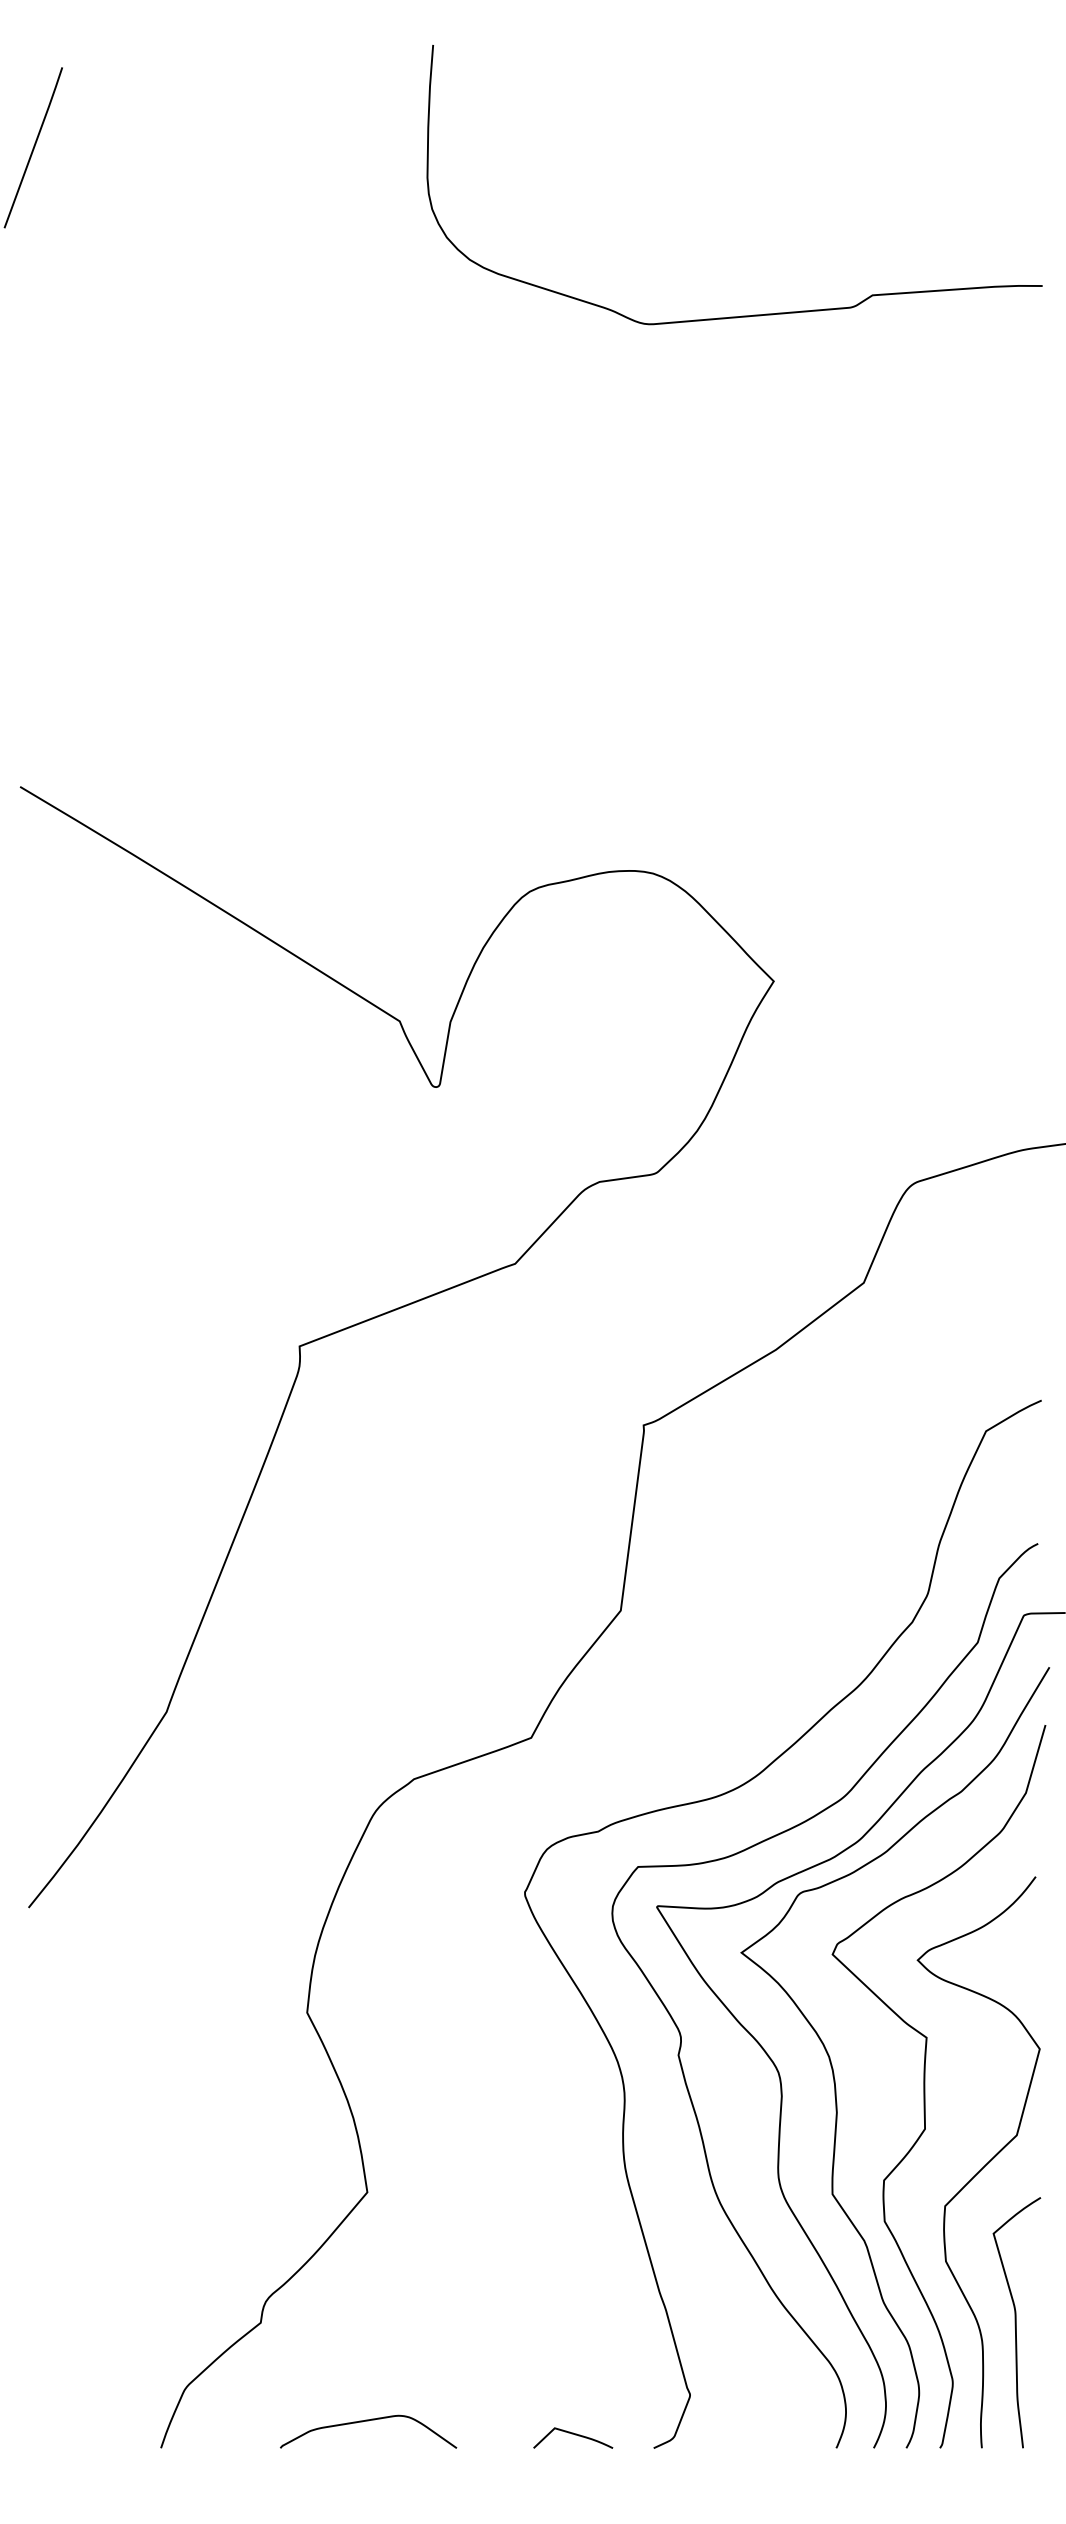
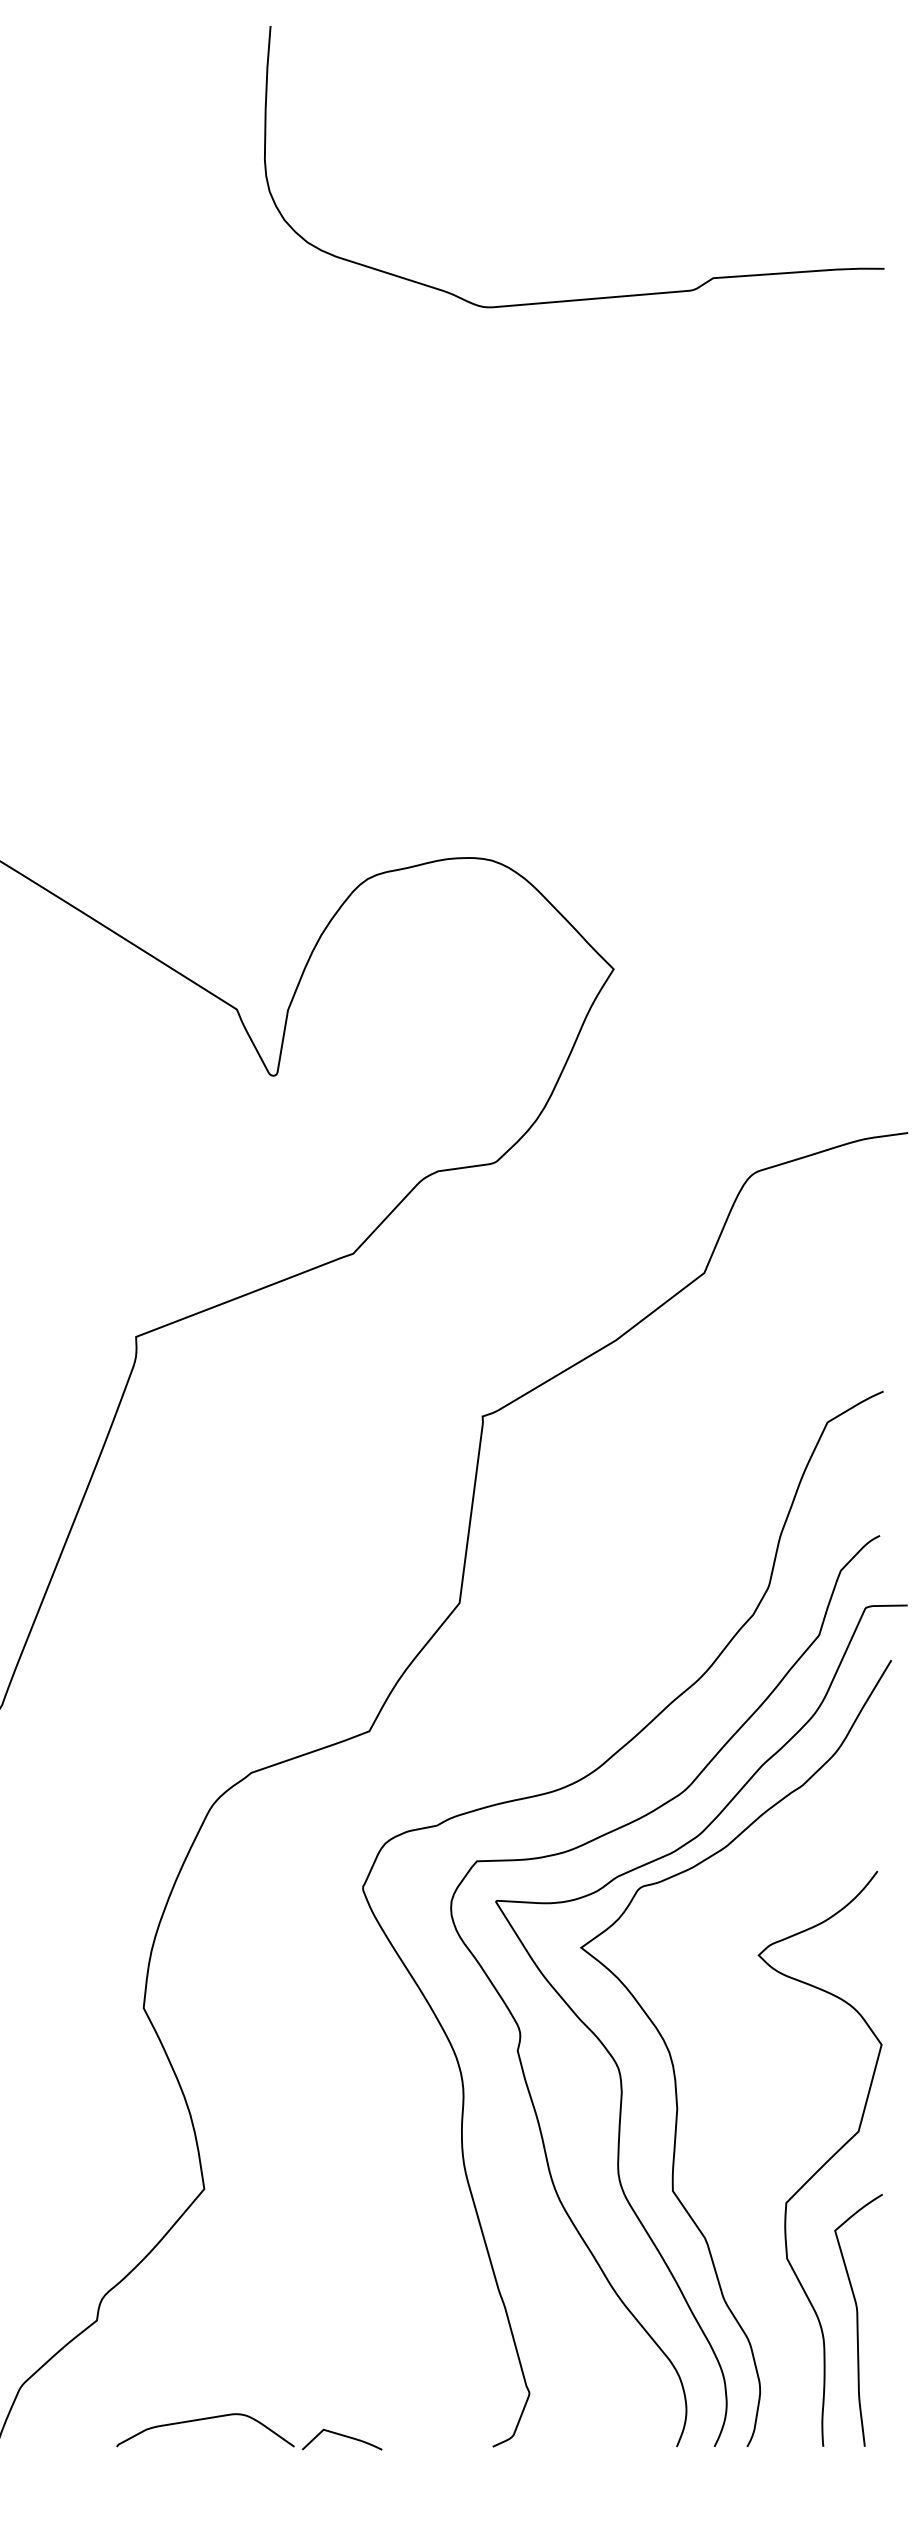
curve: (925, 2086) -> (766, 2082), removed
curve: (575, 2435) -> (344, 2437), moved

